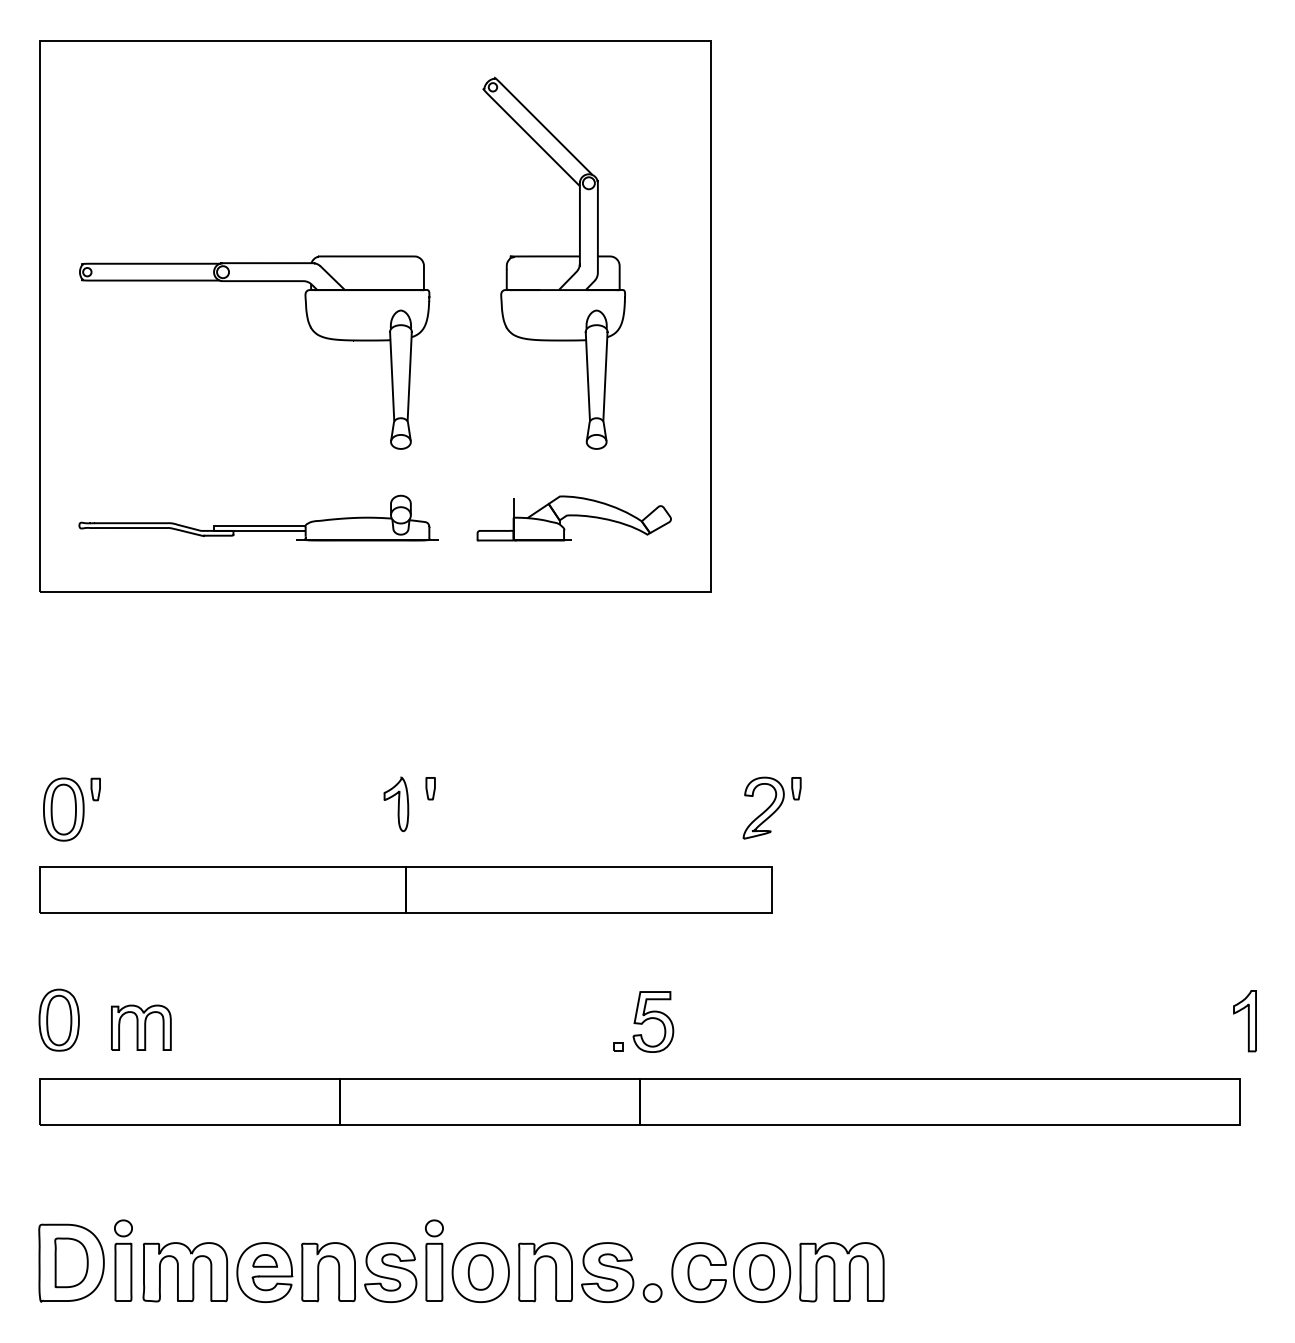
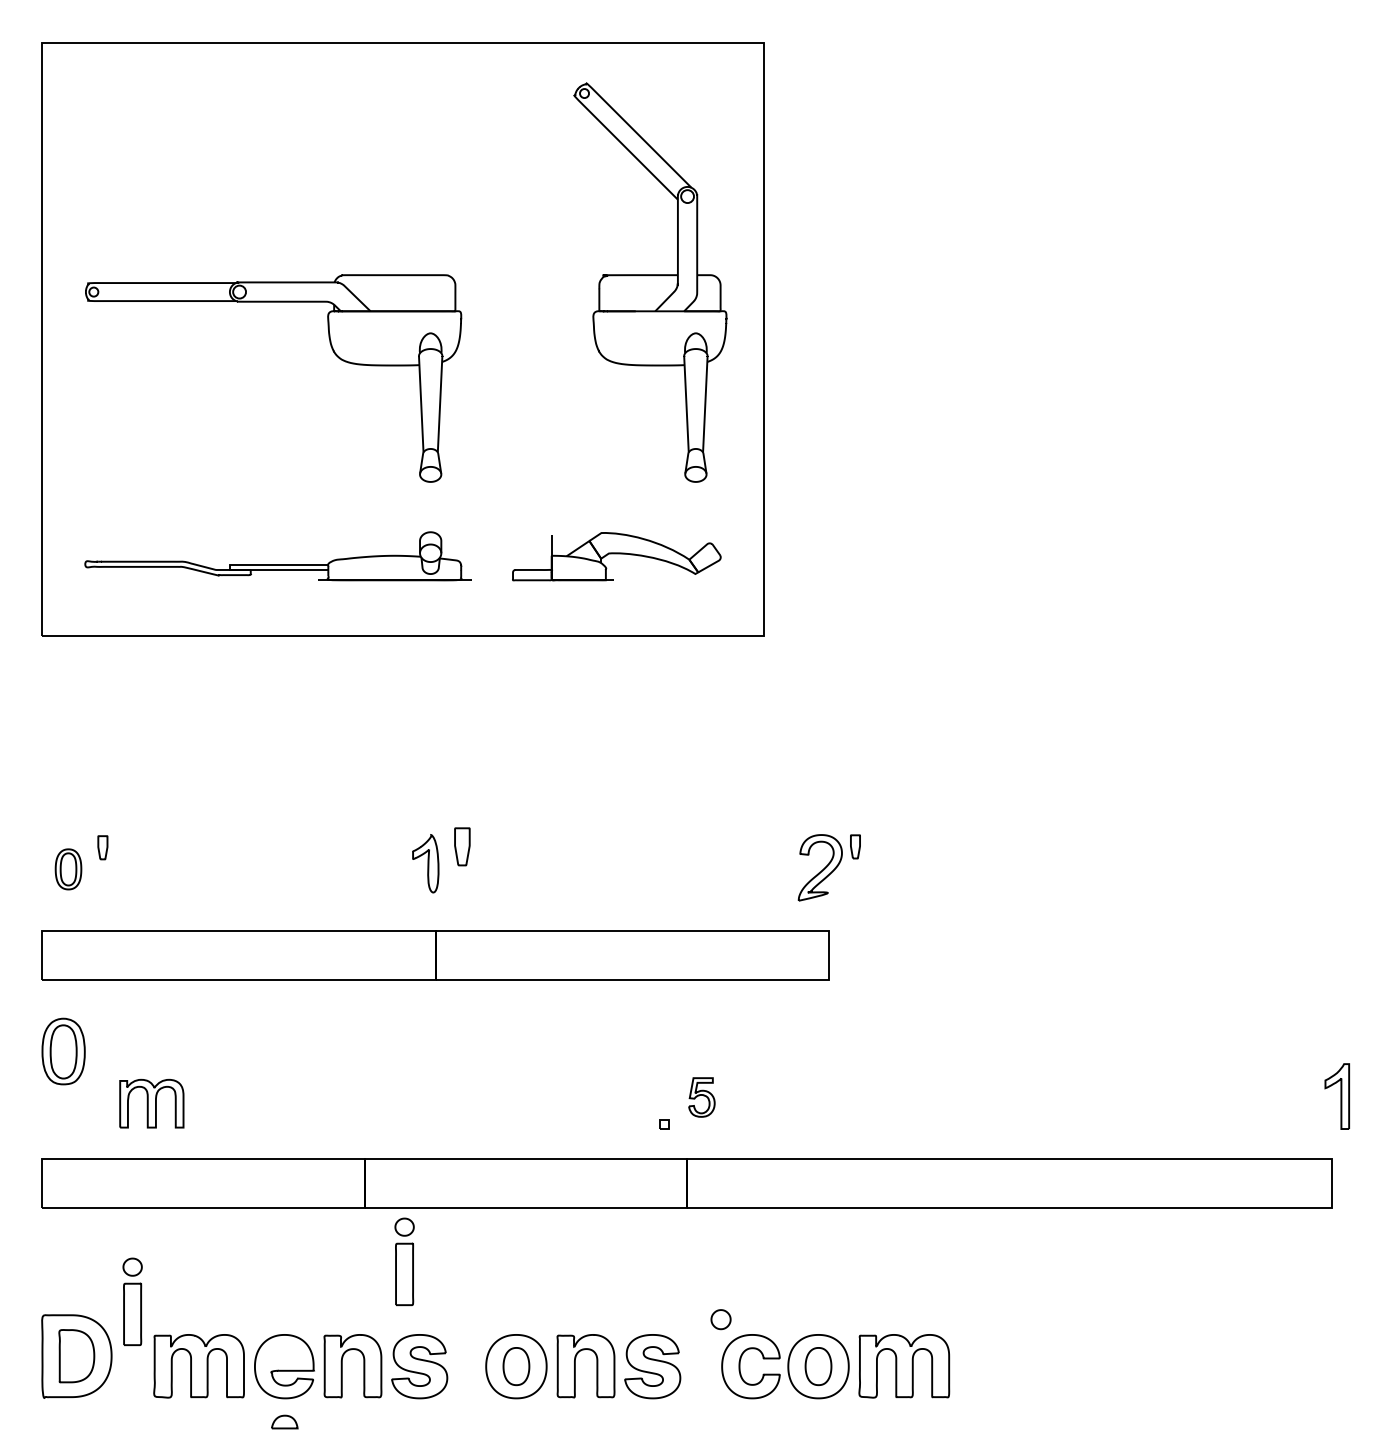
part: (554, 263) -> (650, 282), moved
part: (430, 788) -> (462, 846), size x1.6
part: (63, 809) -> (68, 869), size x0.6
part: (59, 1020) -> (63, 1051), moved
part: (653, 1022) -> (701, 1097), size x0.6
part: (123, 1260) -> (132, 1301), moved
part: (264, 1260) -> (284, 1421), moved
part: (434, 1260) -> (404, 1261), moved
part: (652, 1292) -> (720, 1319), moved

